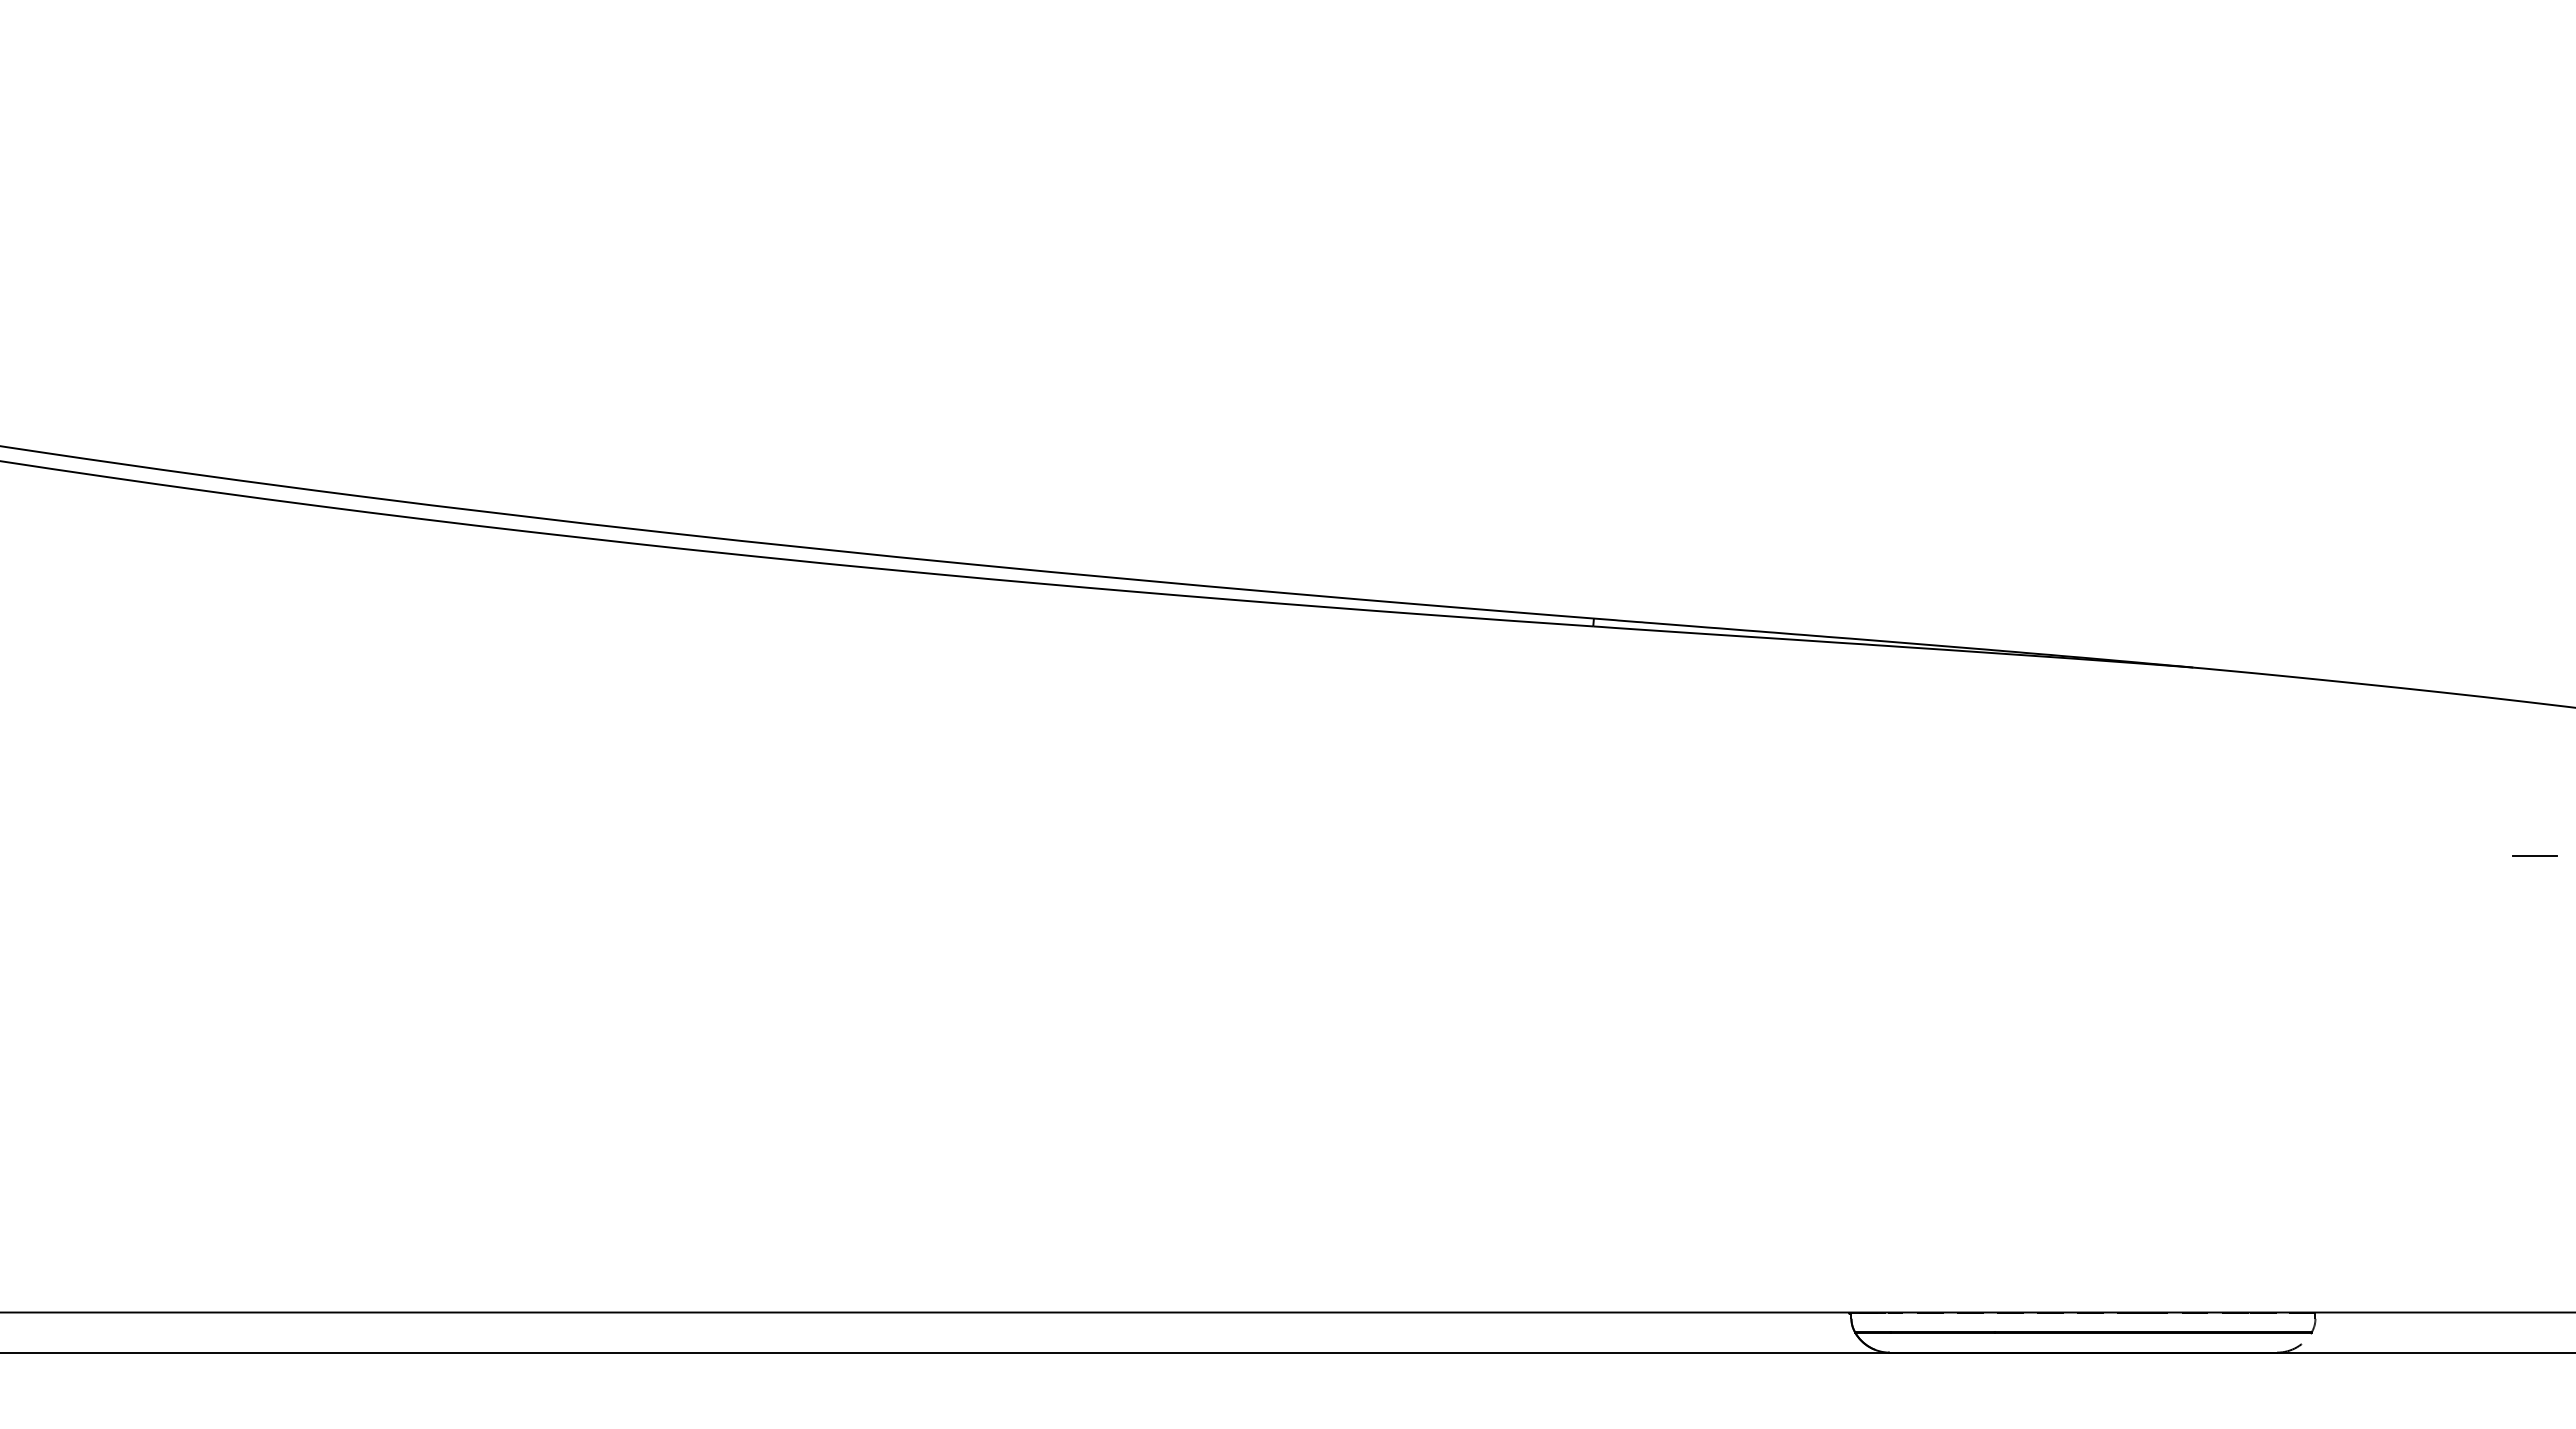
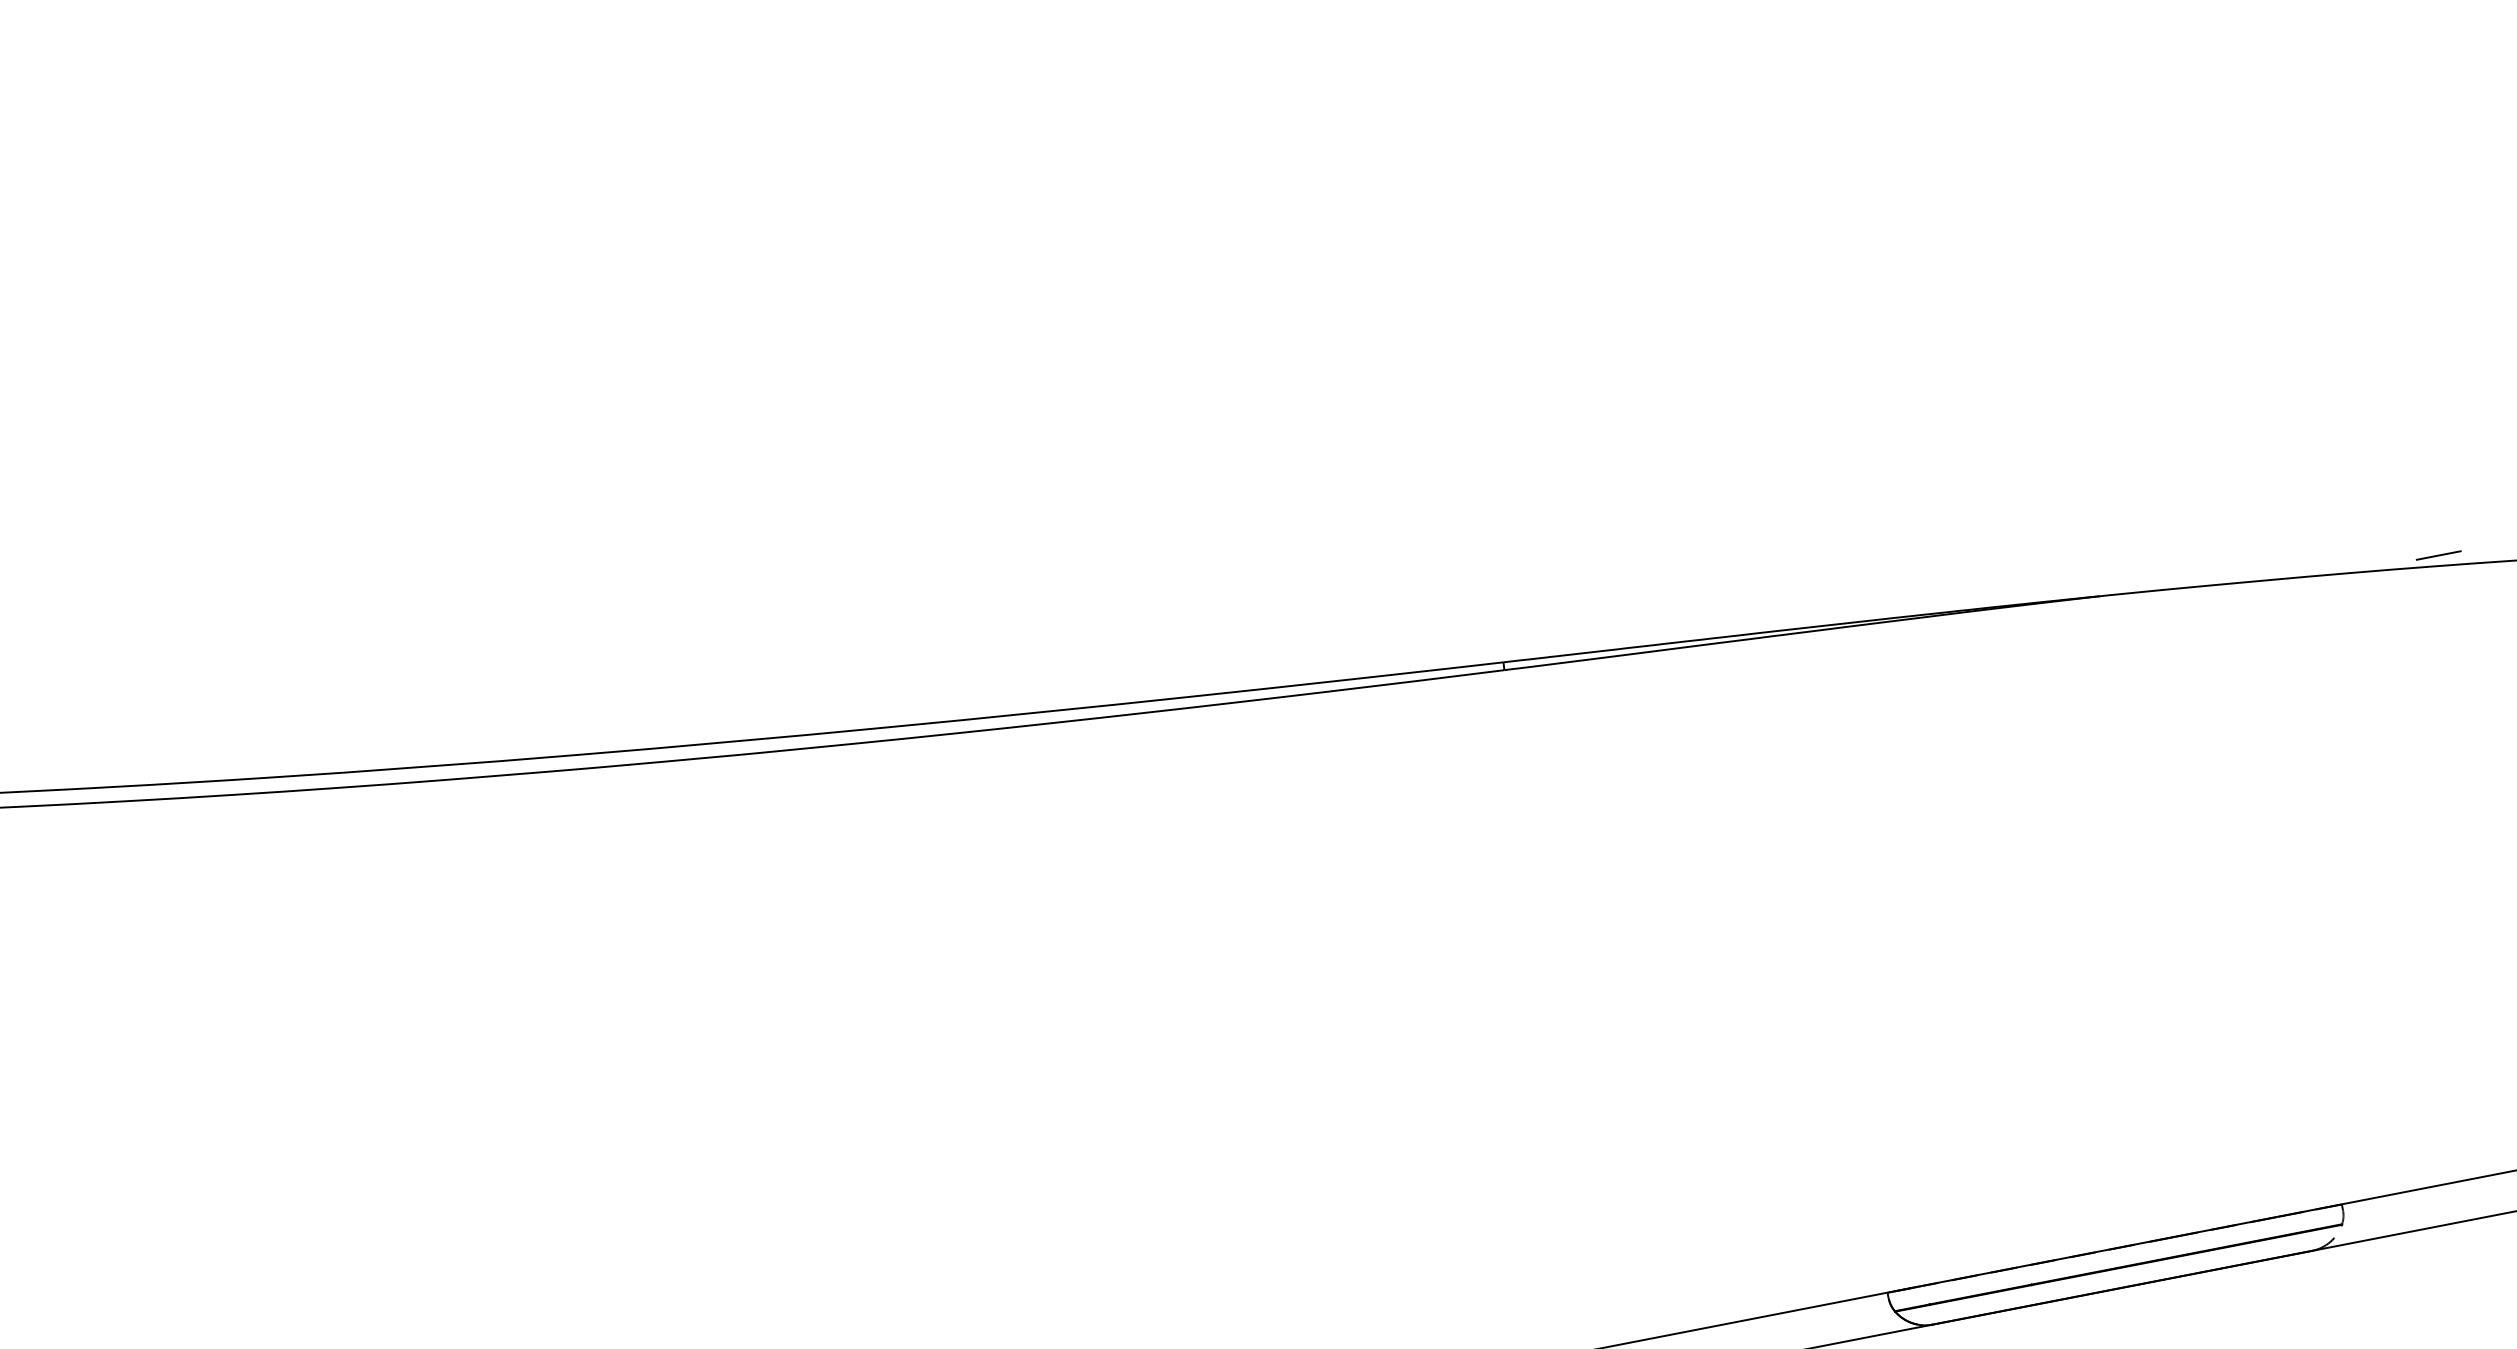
line: (2534, 855) -> (2438, 554), moved

